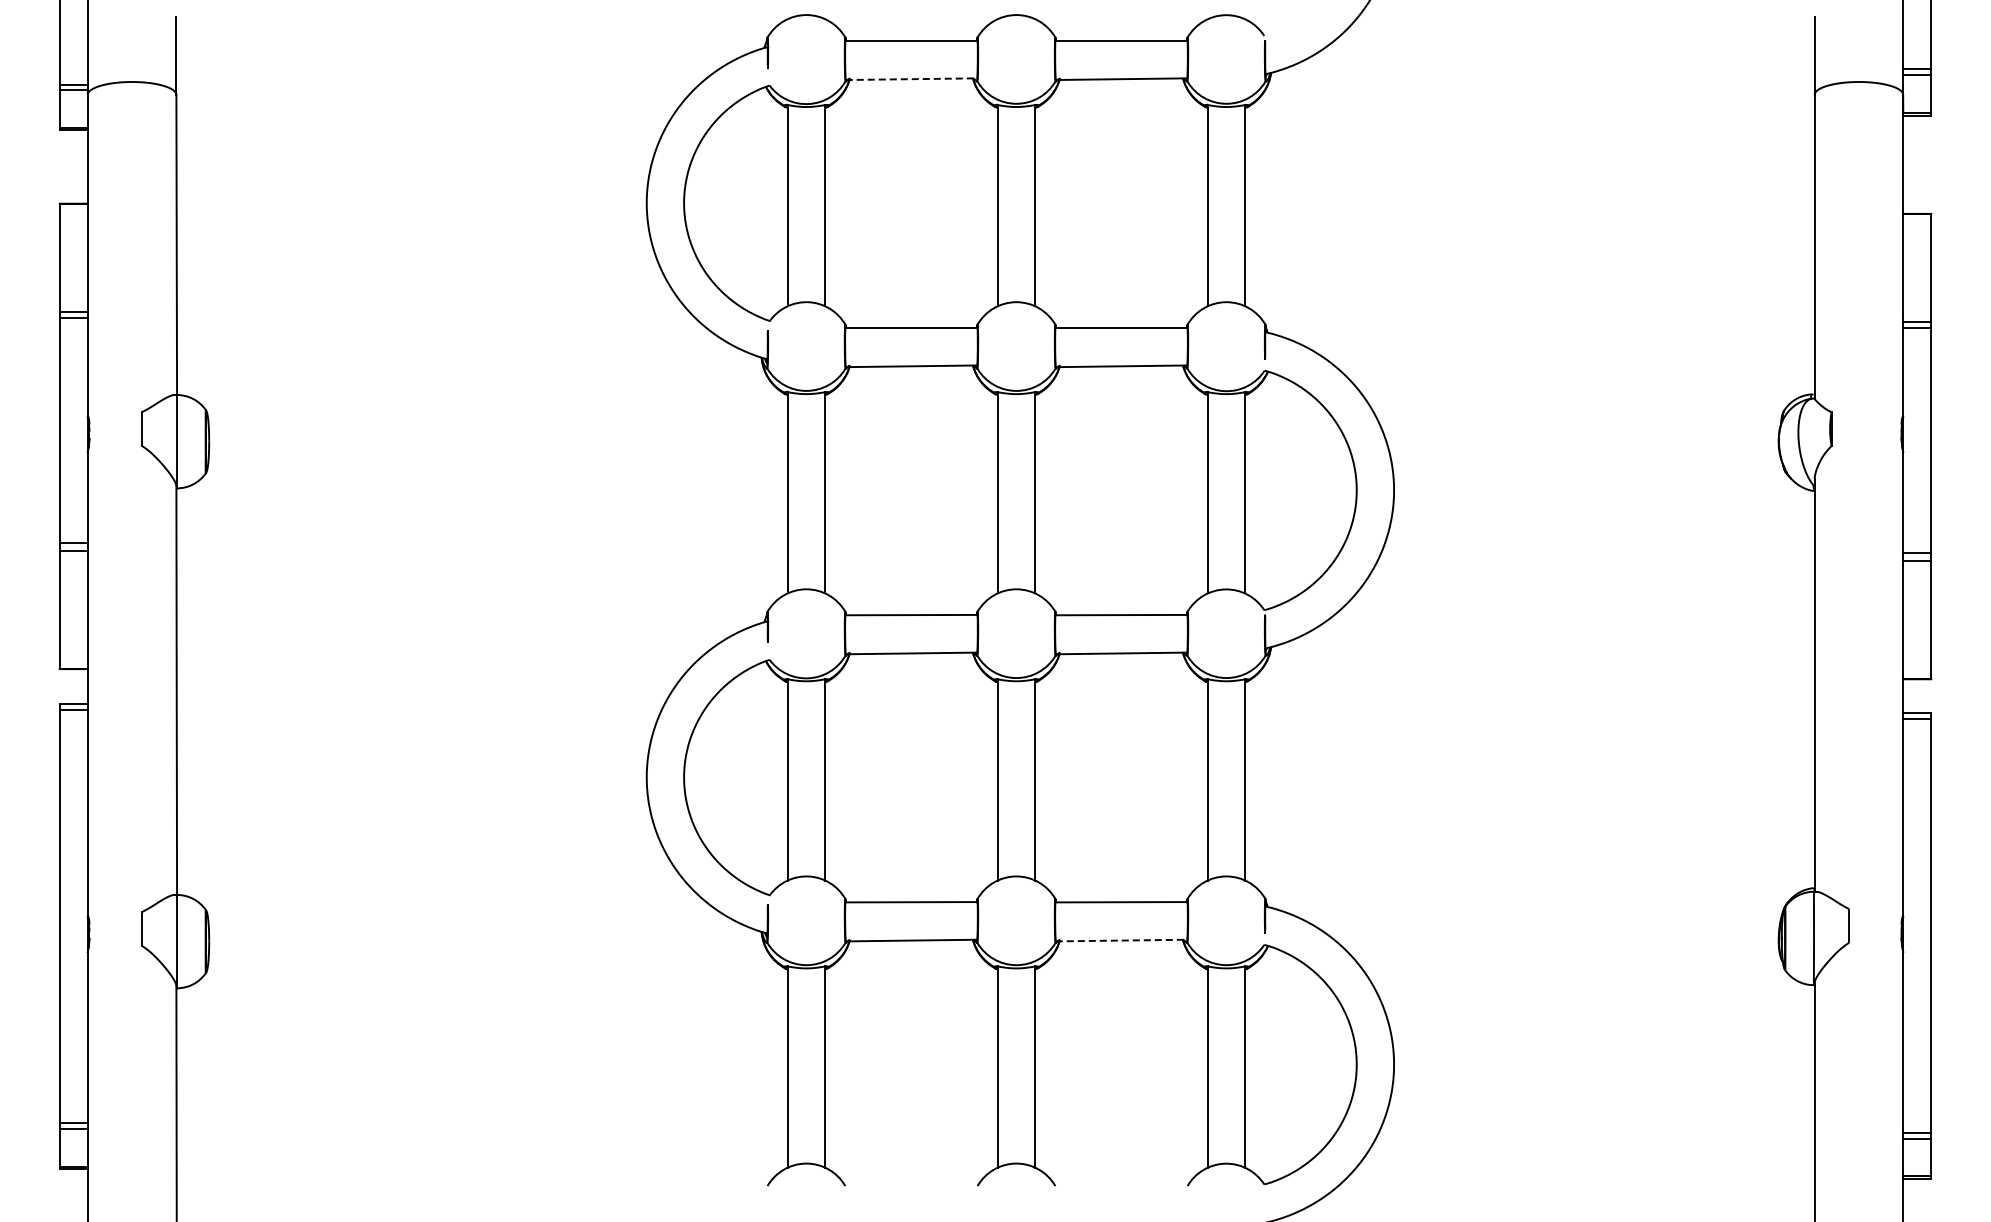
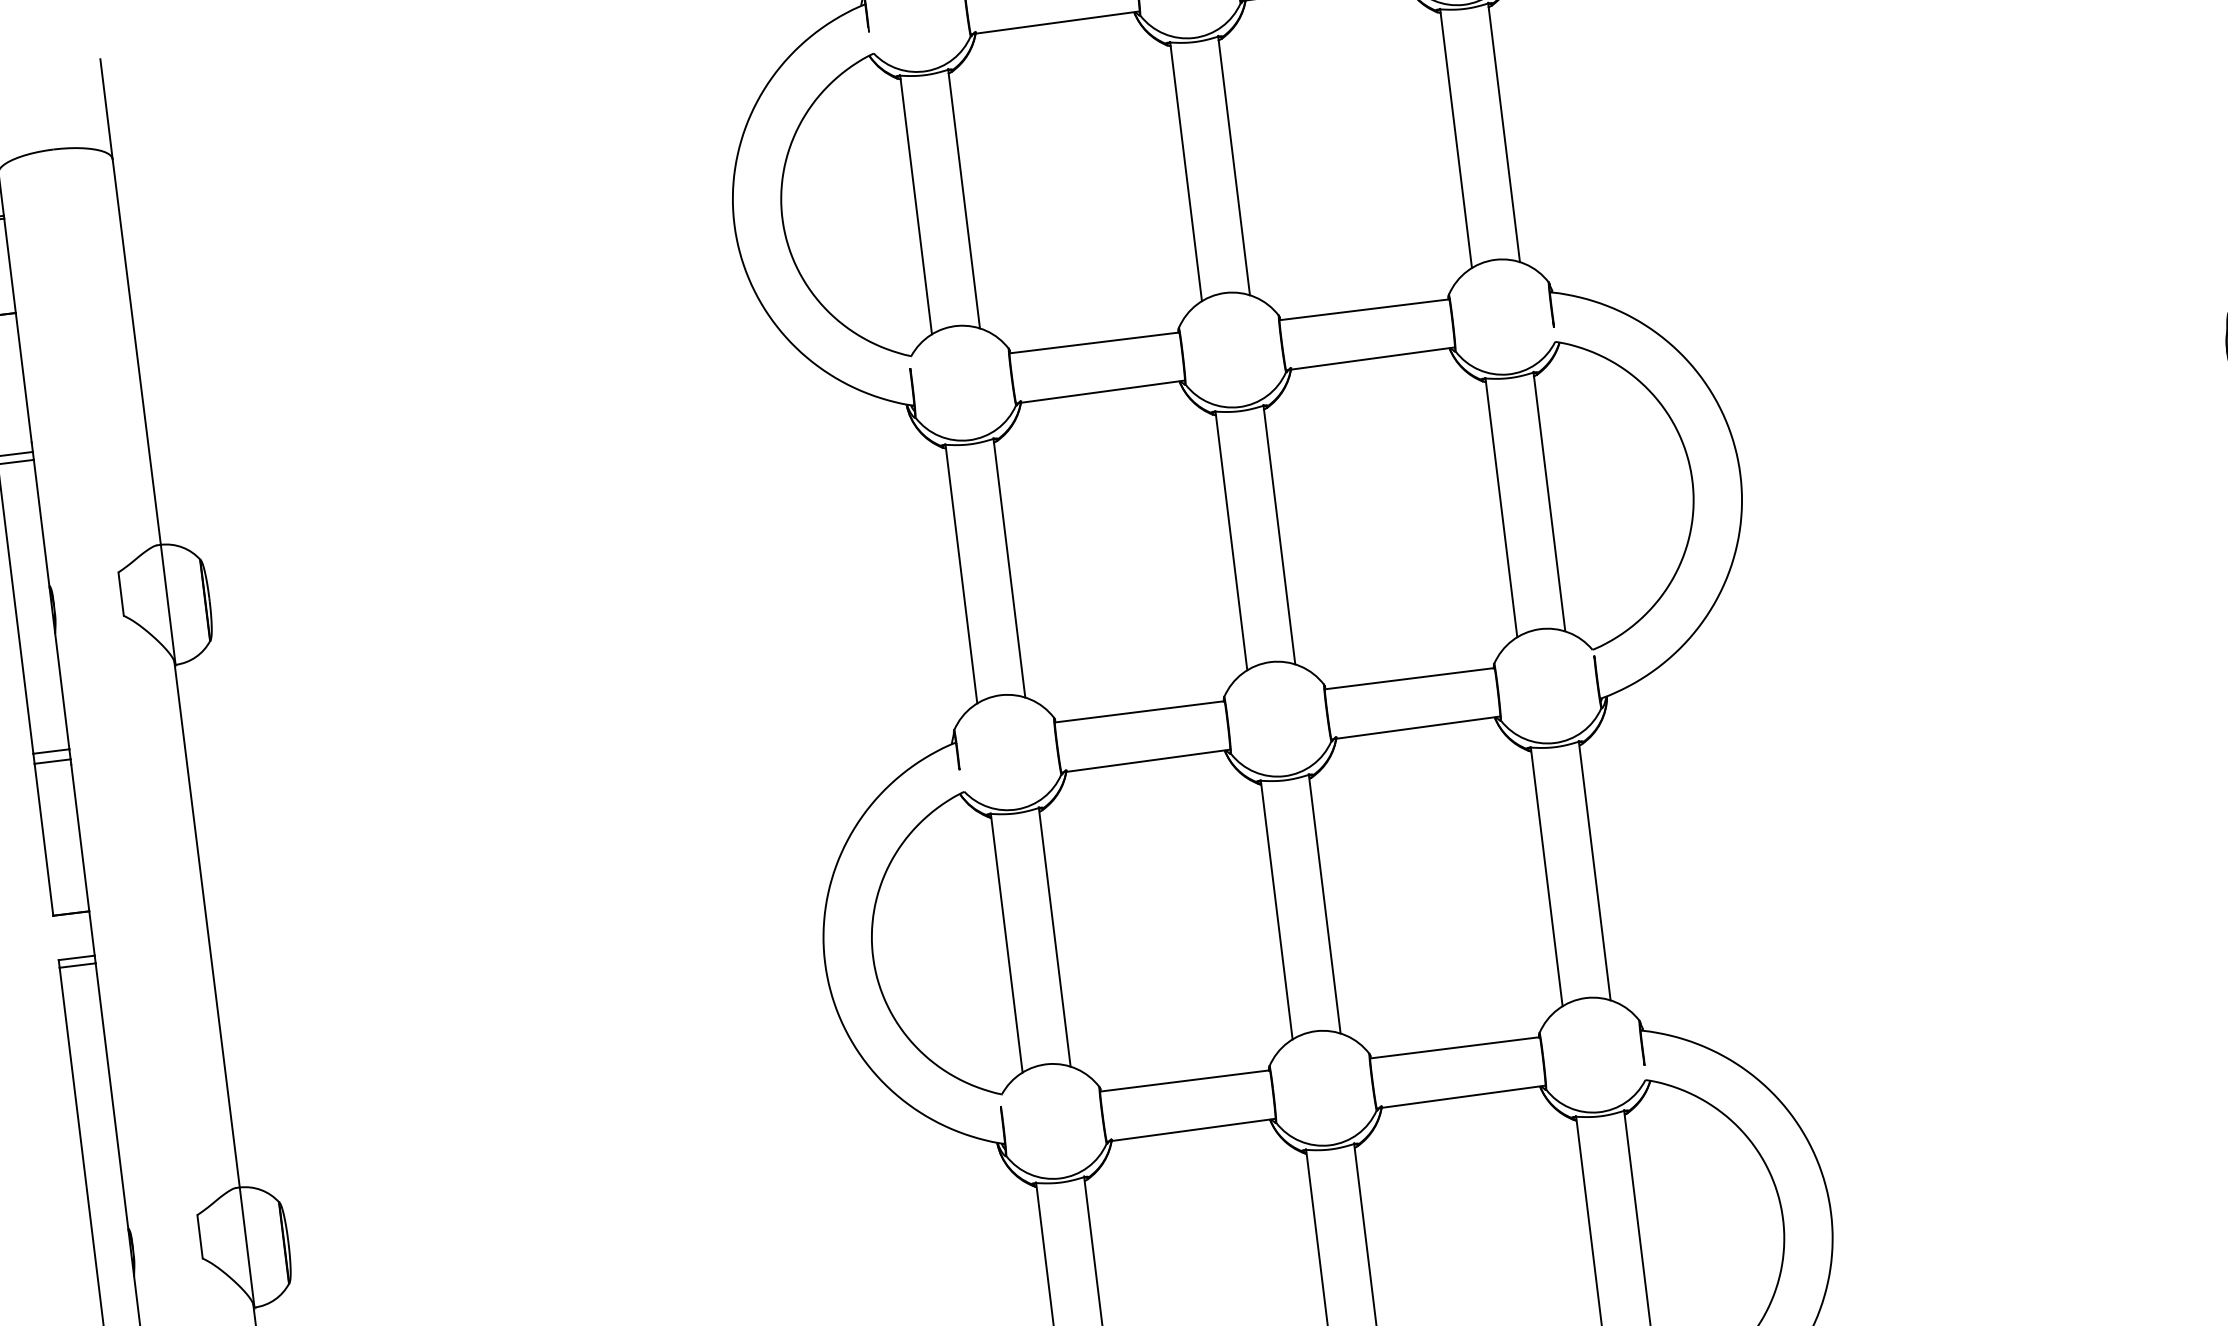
line: (911, 79) -> (1055, 23), dashed -> solid
line: (1121, 940) -> (1461, 1097), dashed -> solid

